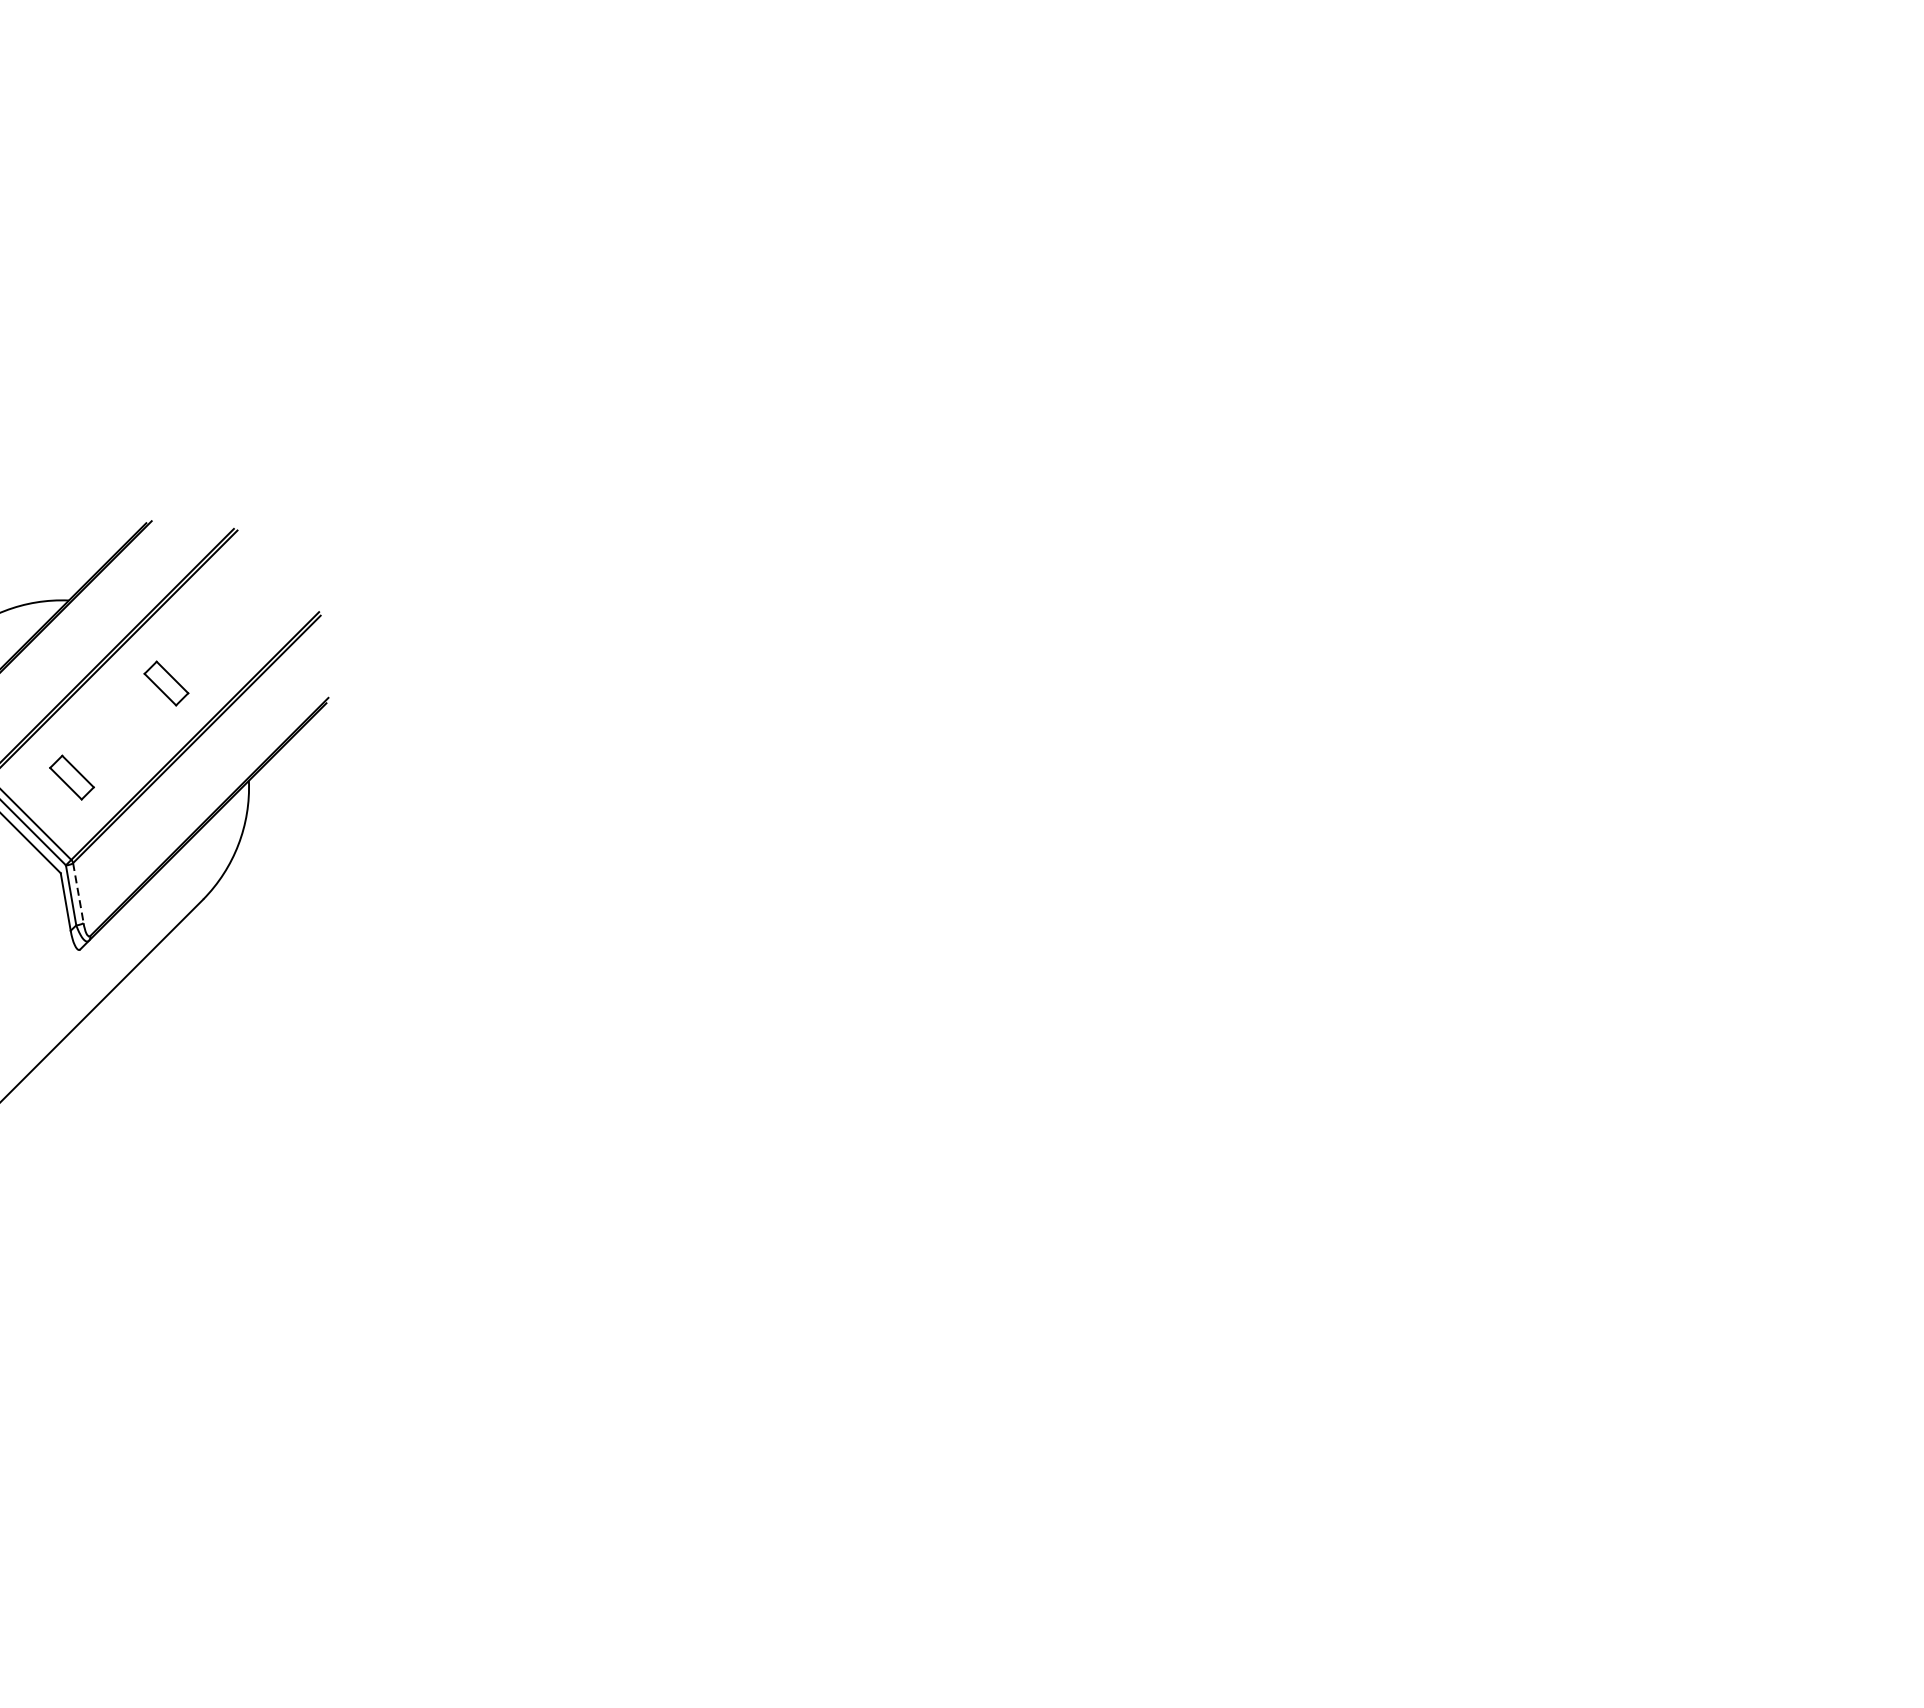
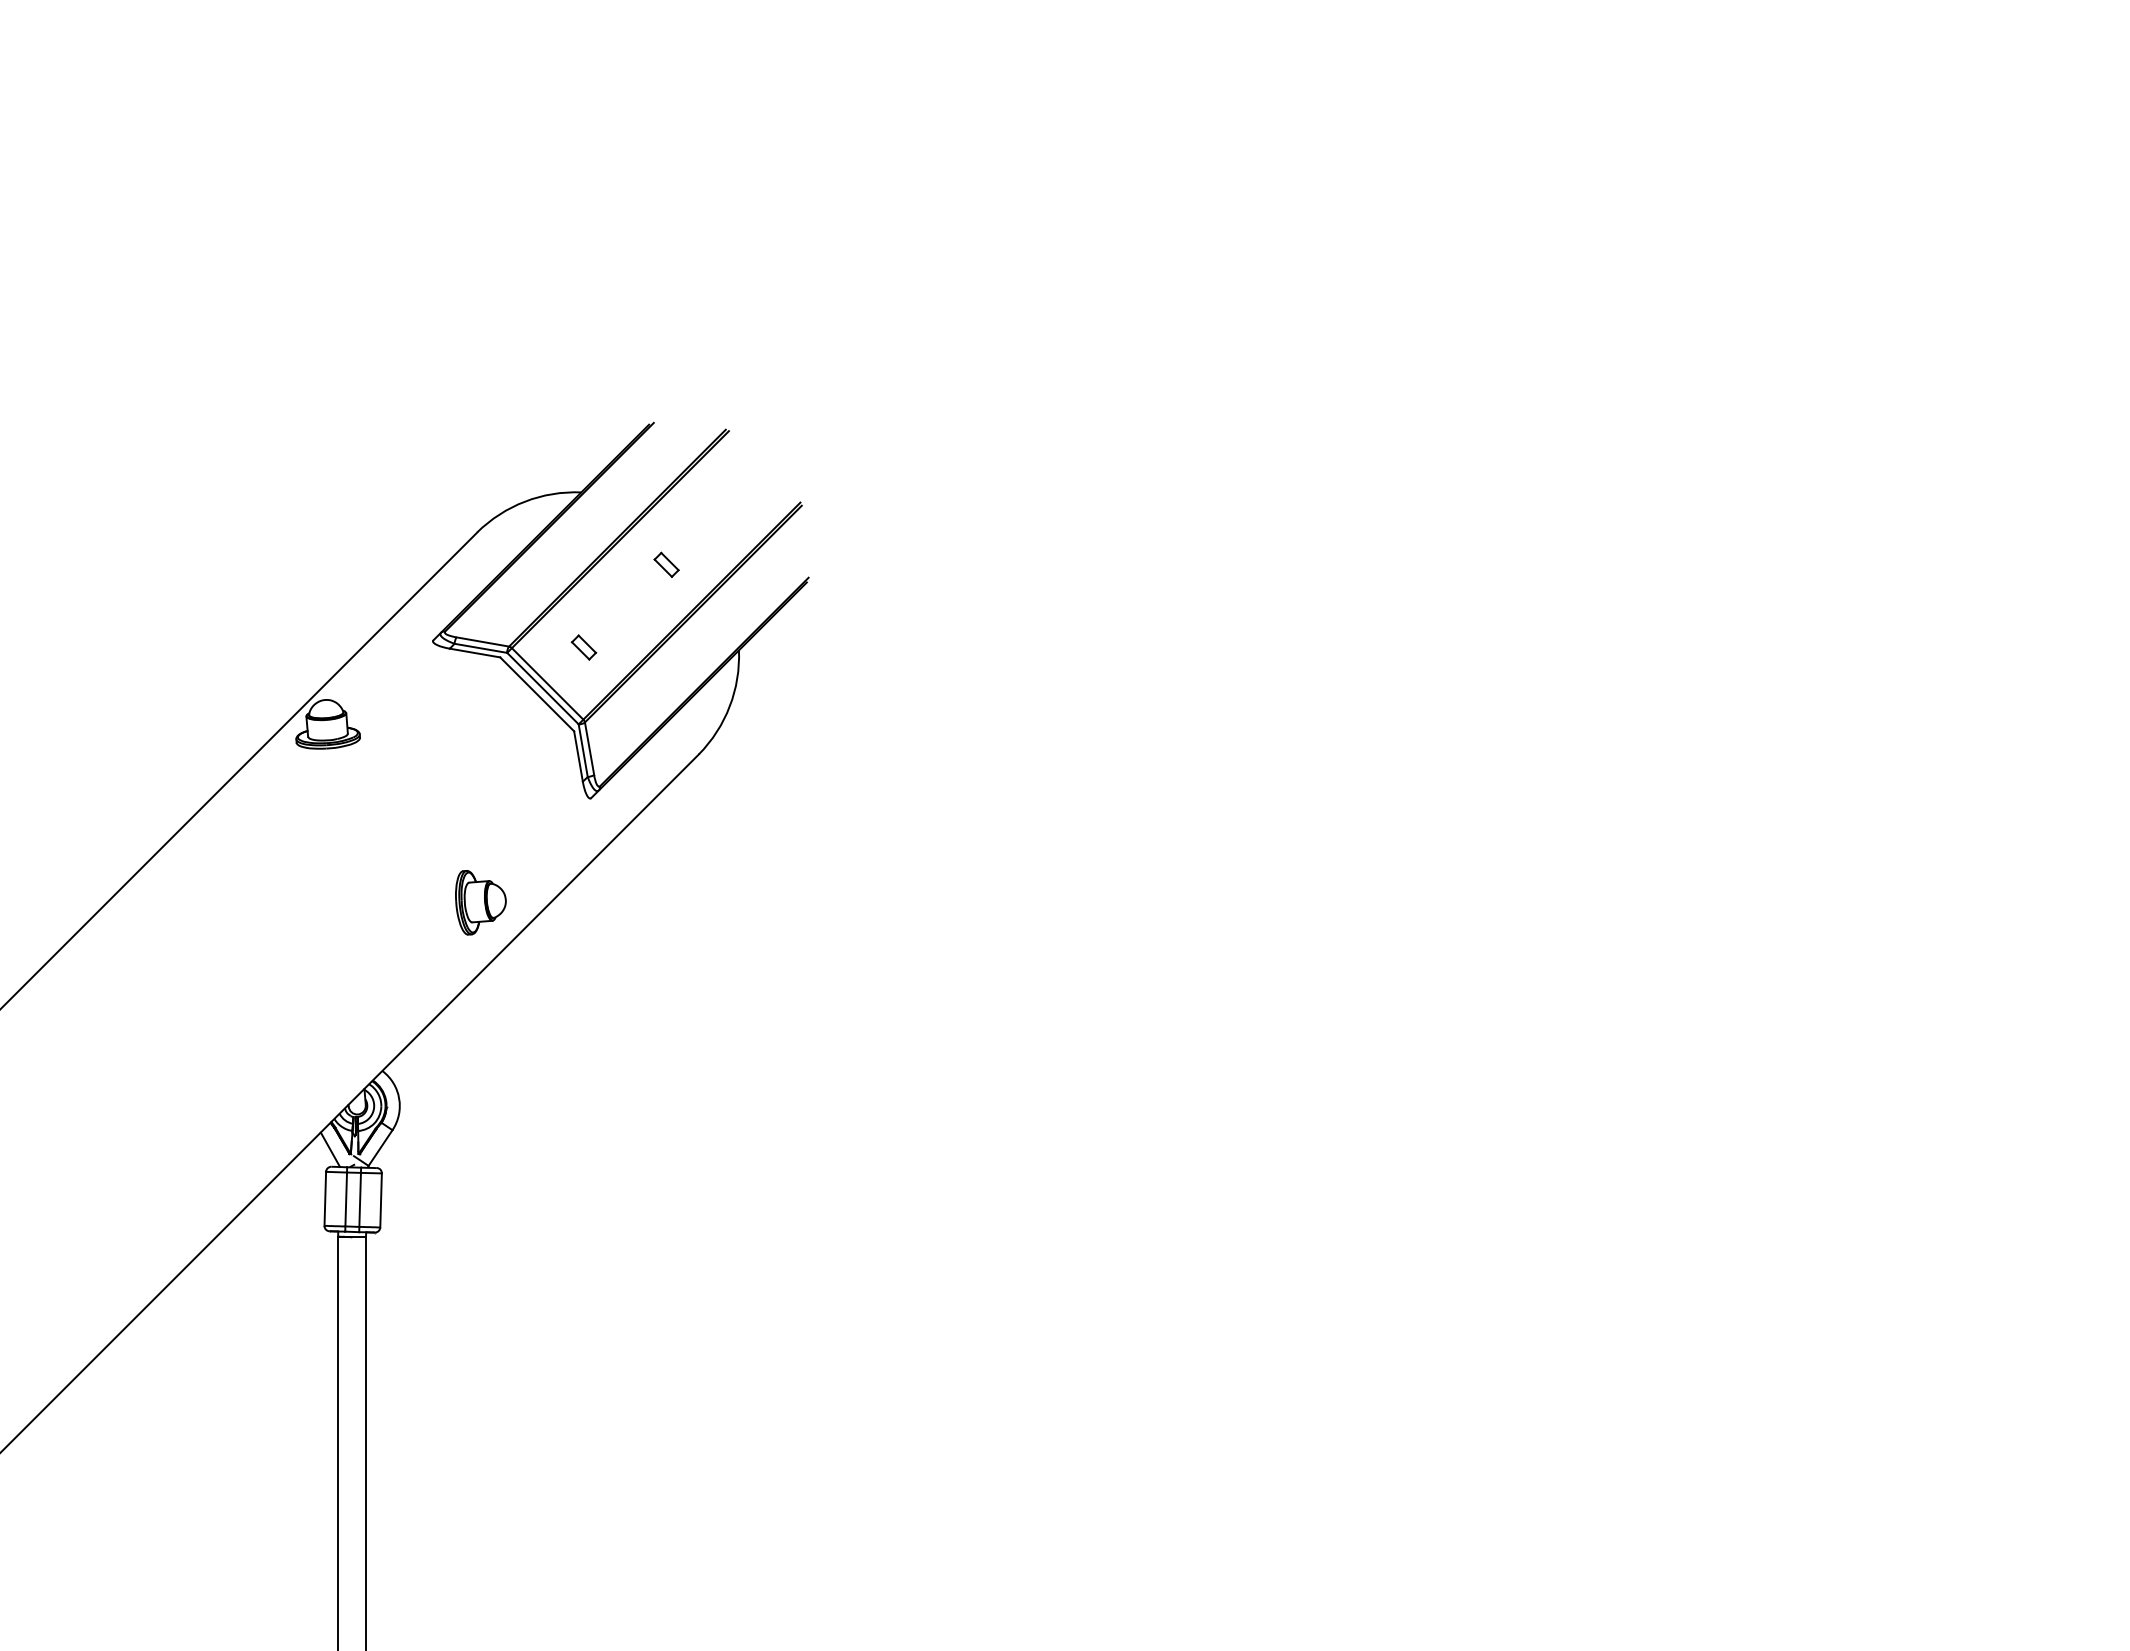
part: (166, 682) -> (666, 564), size x0.62
part: (71, 777) -> (583, 647), size x0.62
line: (78, 892) -> (589, 748), dashed -> solid

